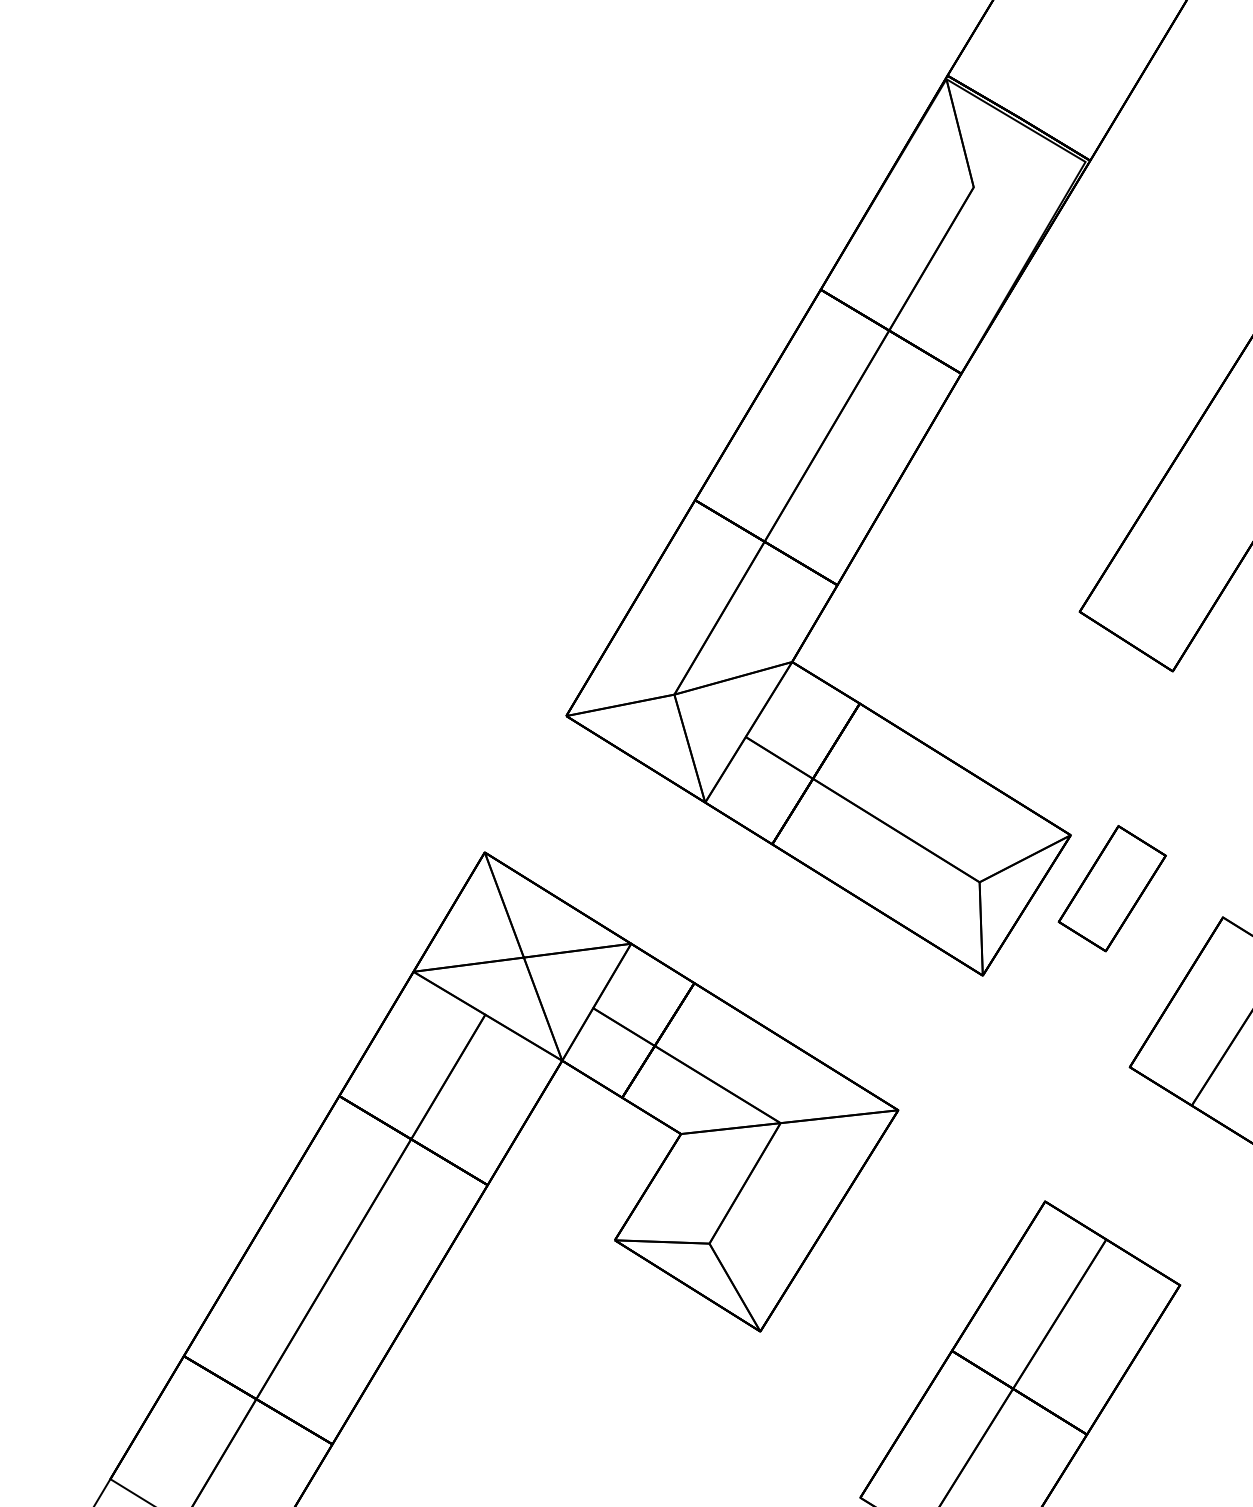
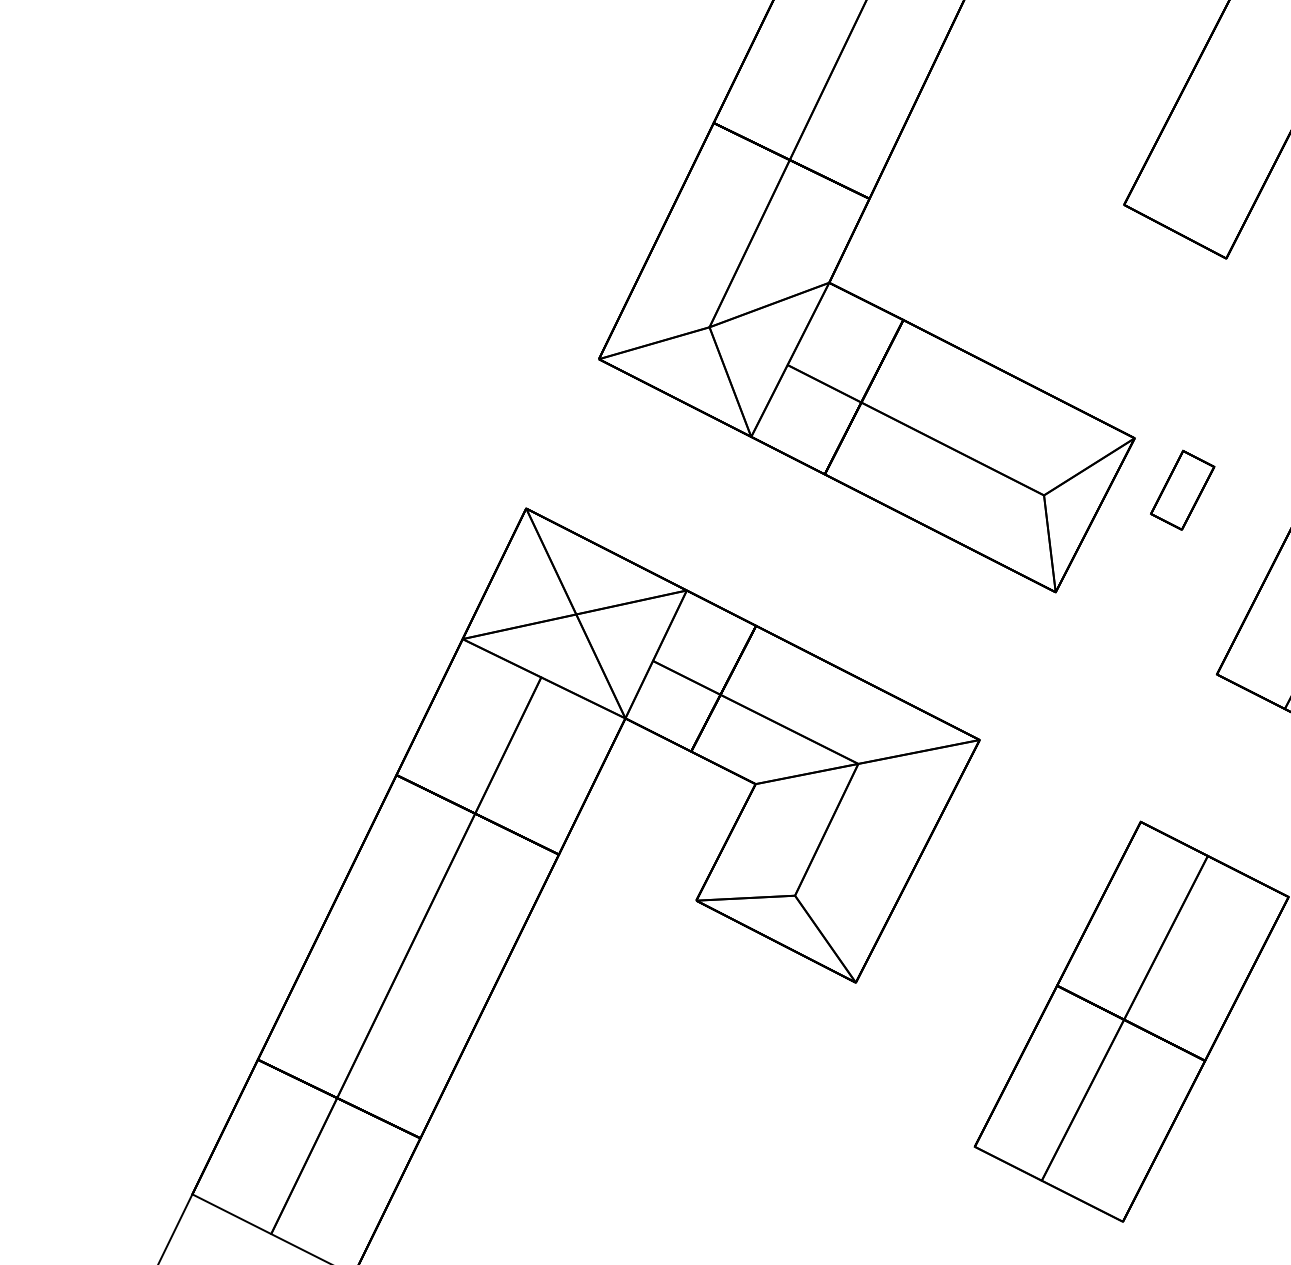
part: (1111, 888) -> (1181, 490), size x0.6

